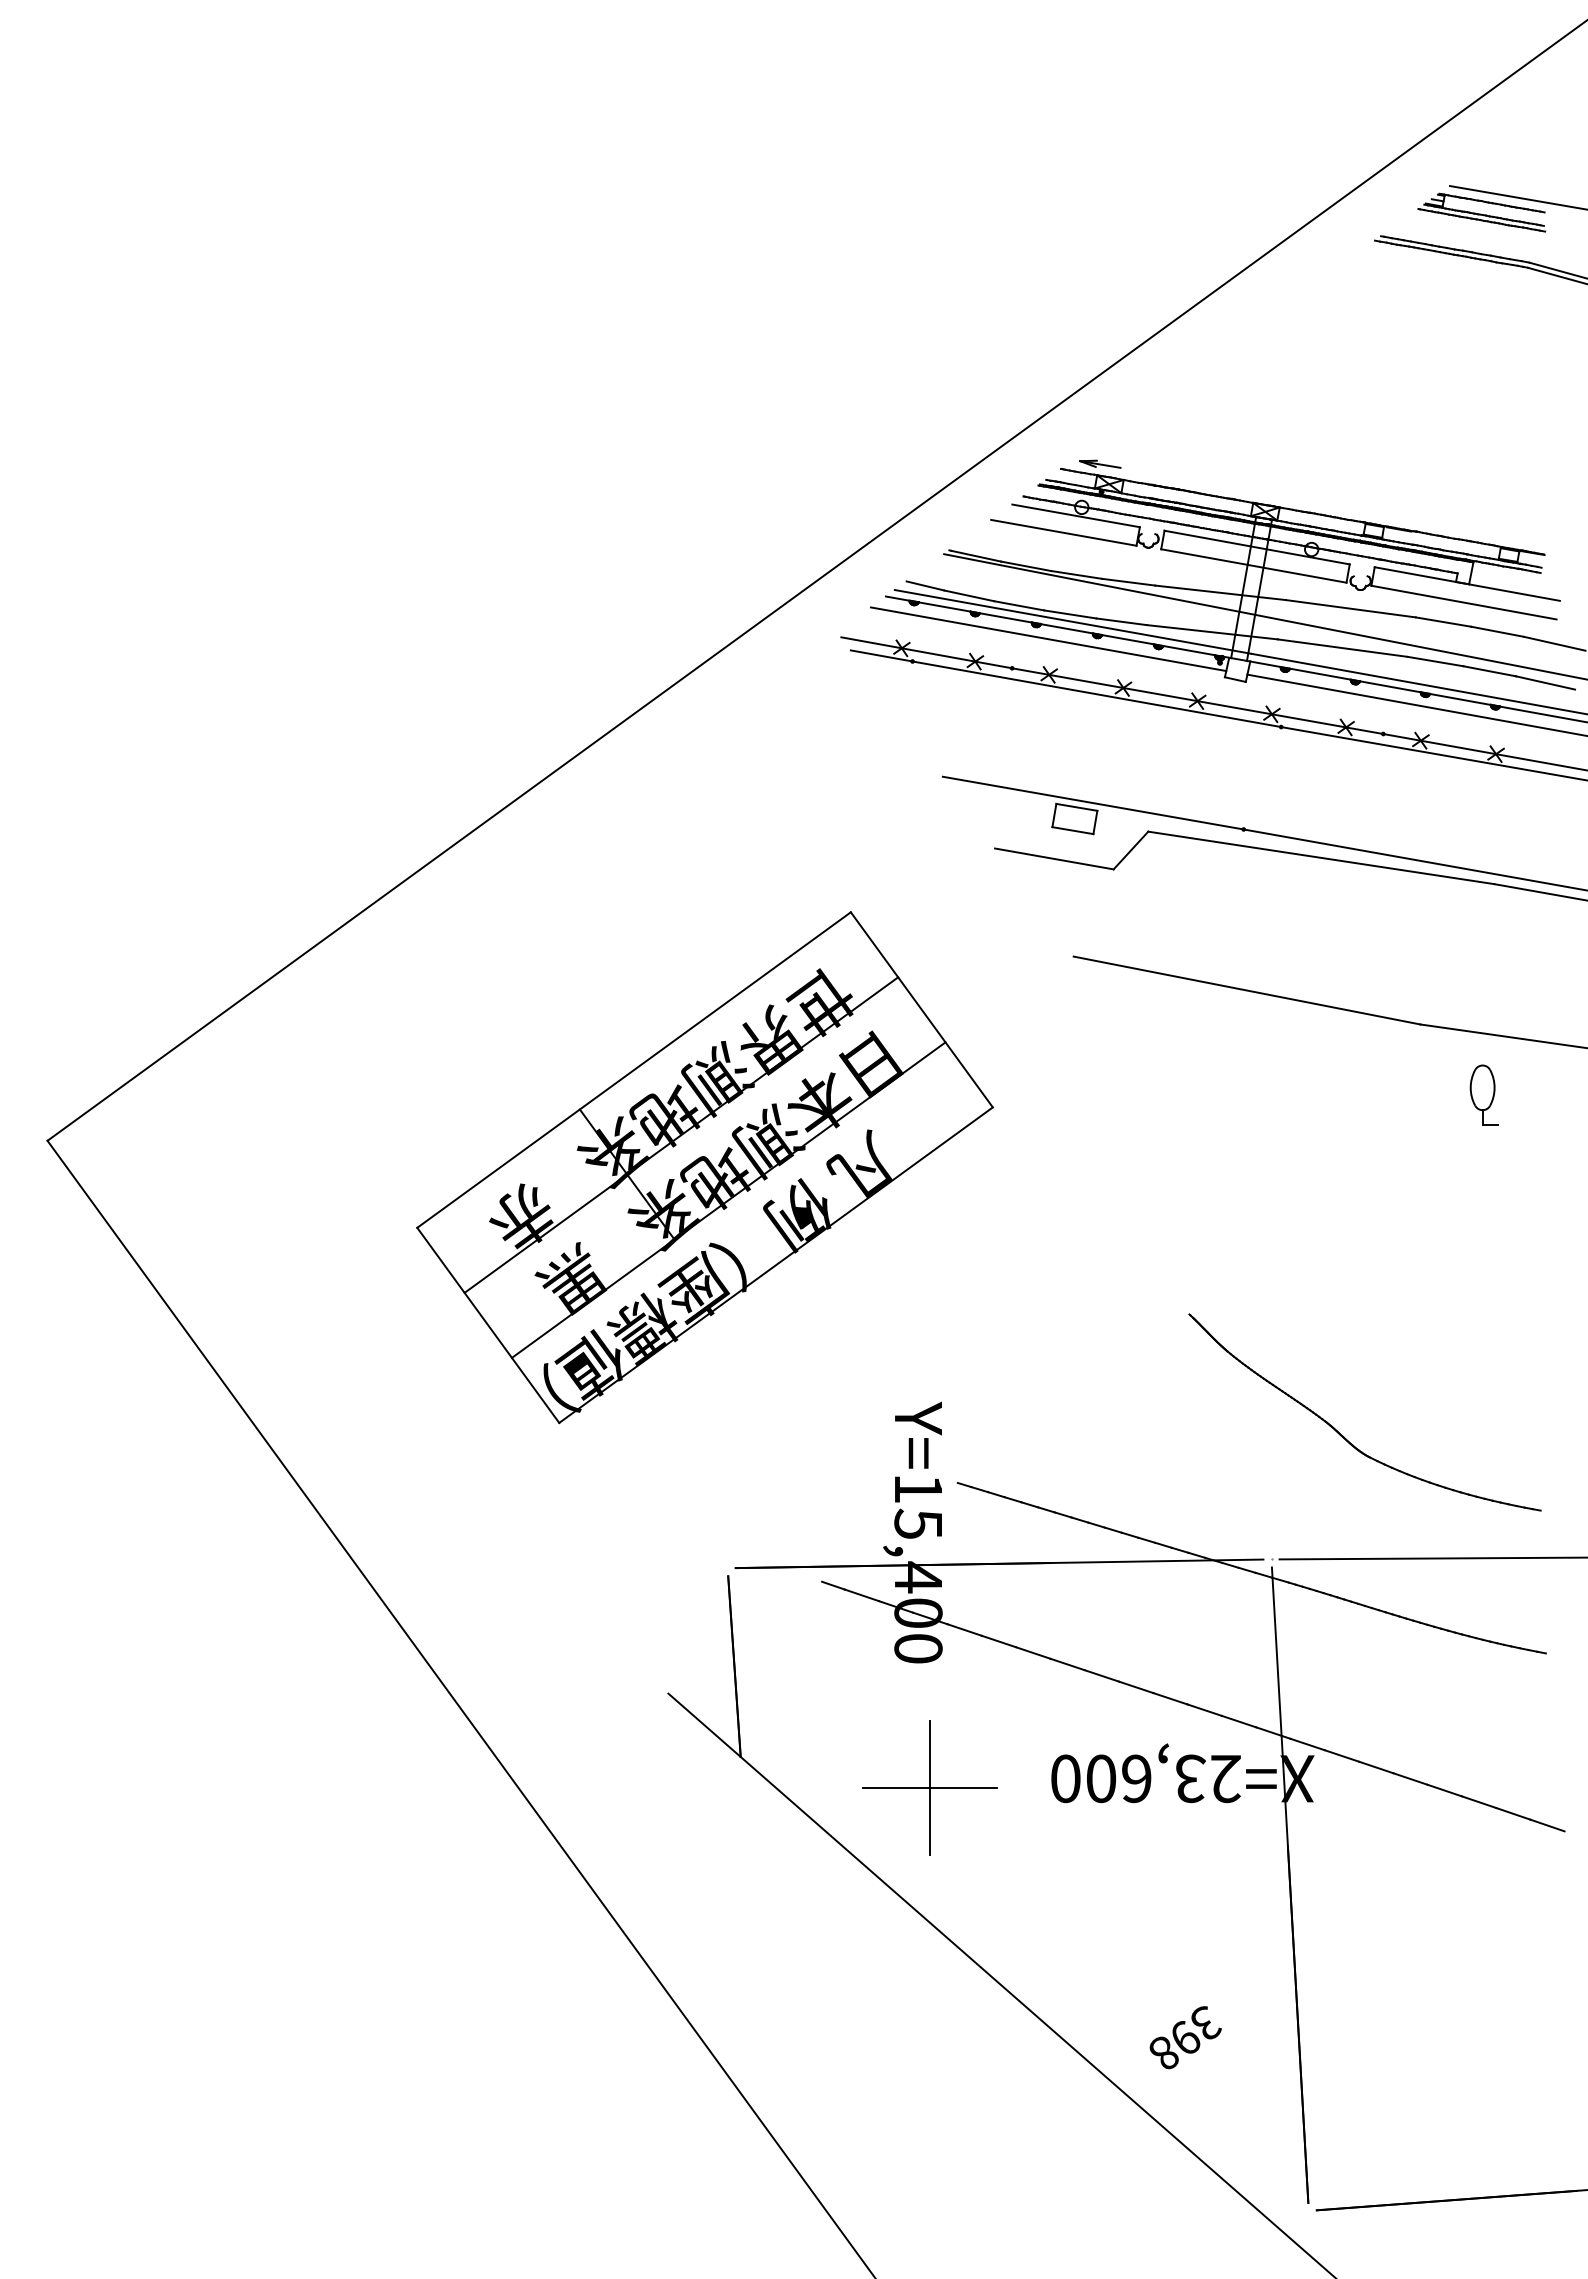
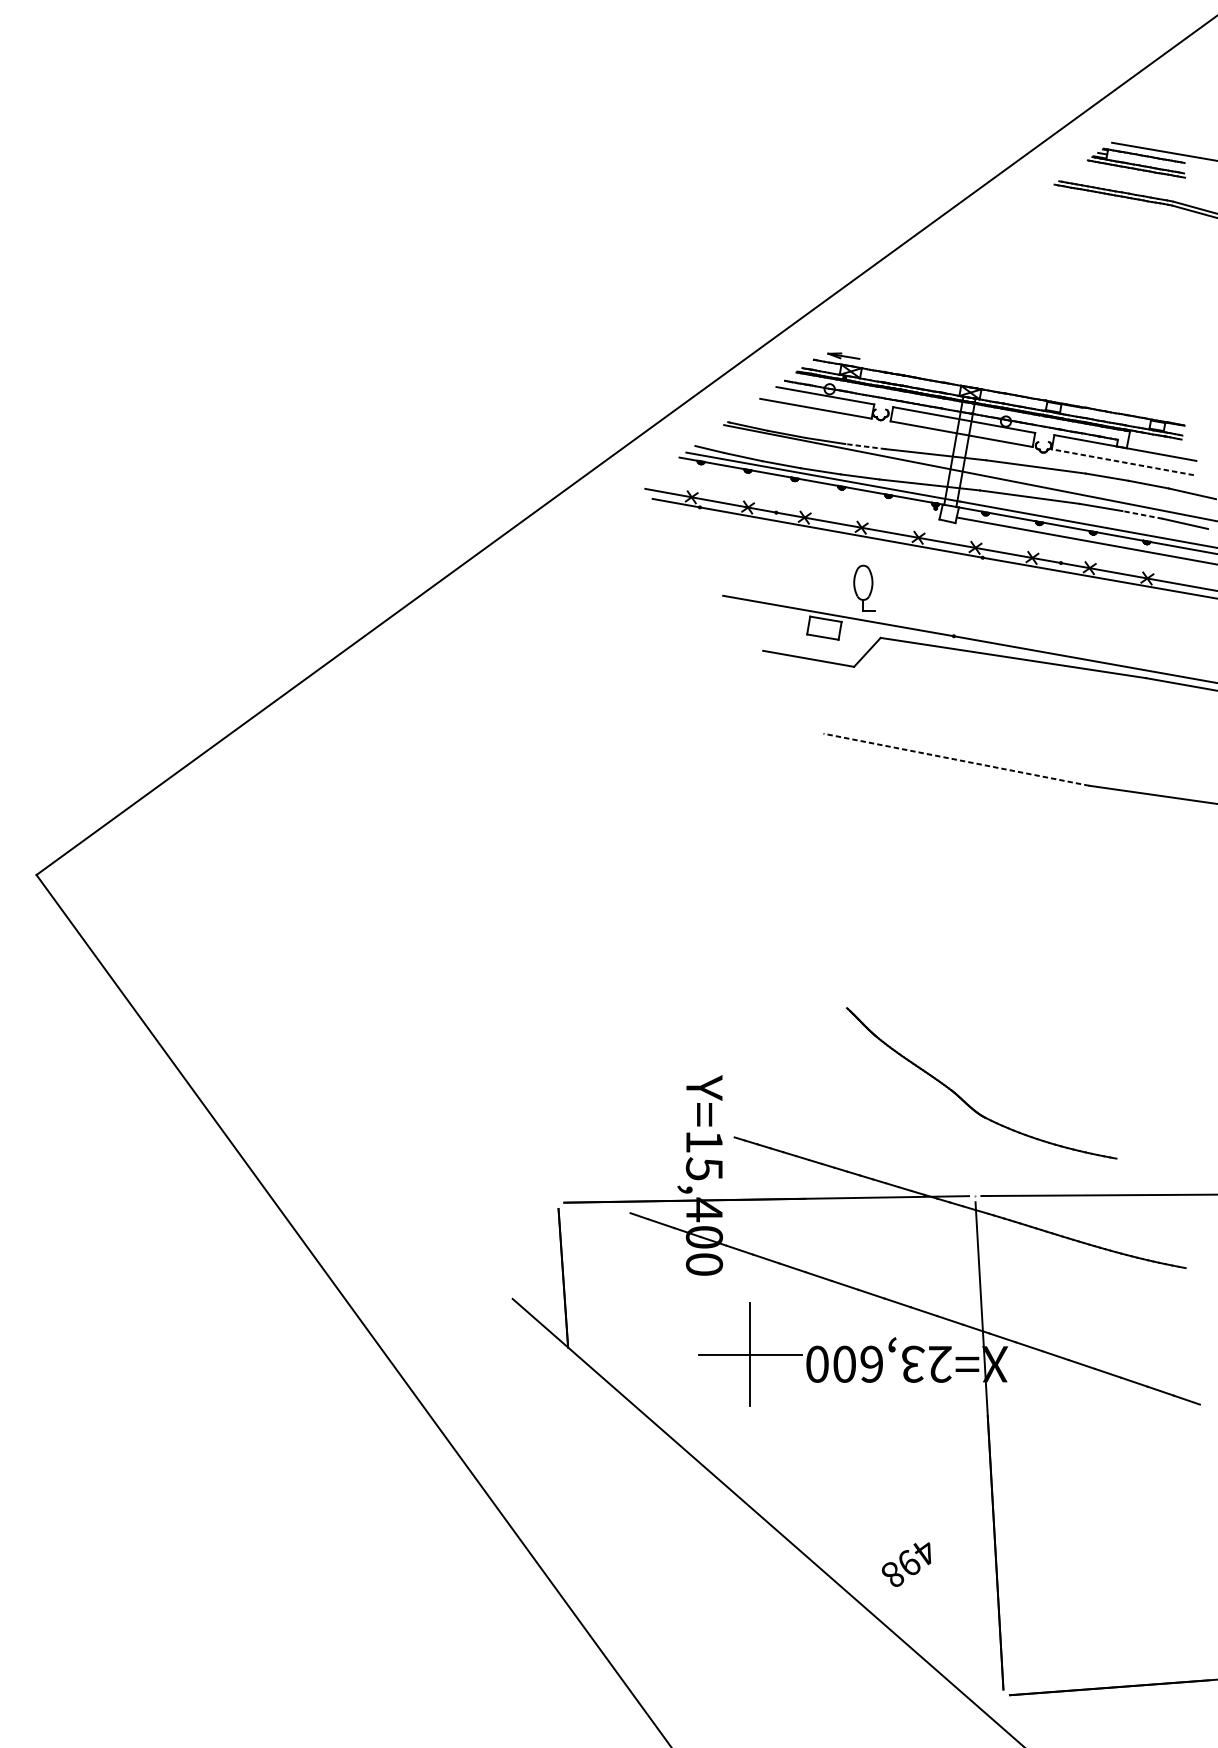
line: (1128, 582) -> (865, 446), solid -> dashed
line: (1463, 602) -> (1122, 462), solid -> dashed
line: (1048, 639) -> (804, 490), removed
line: (1489, 671) -> (1142, 515), solid -> dashed
line: (1247, 990) -> (956, 759), solid -> dashed
part: (1483, 1094) -> (863, 587), moved
part: (704, 1167) -> (540, 895), removed
part: (1343, 1435) -> (965, 1101), moved
part: (929, 1787) -> (749, 1354), moved
text: (1206, 2023) -> (925, 1551), 398 -> 498

